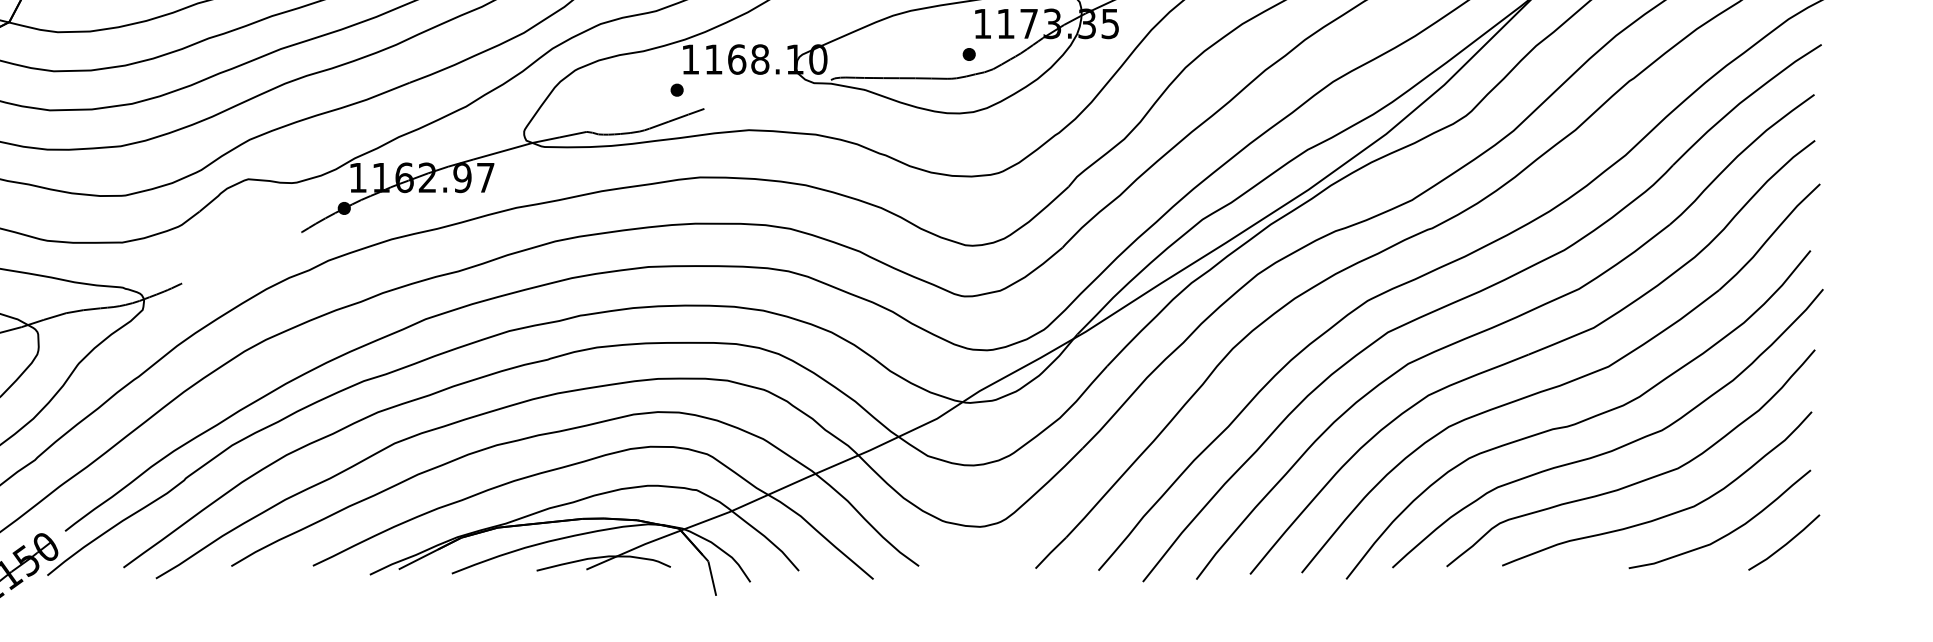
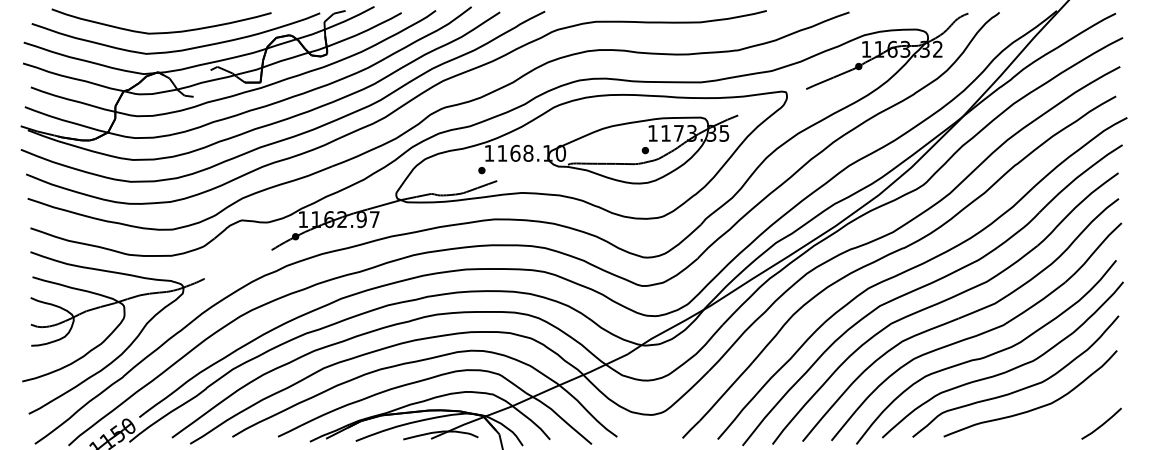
curve: (1726, 533) -> (1069, 418), removed

